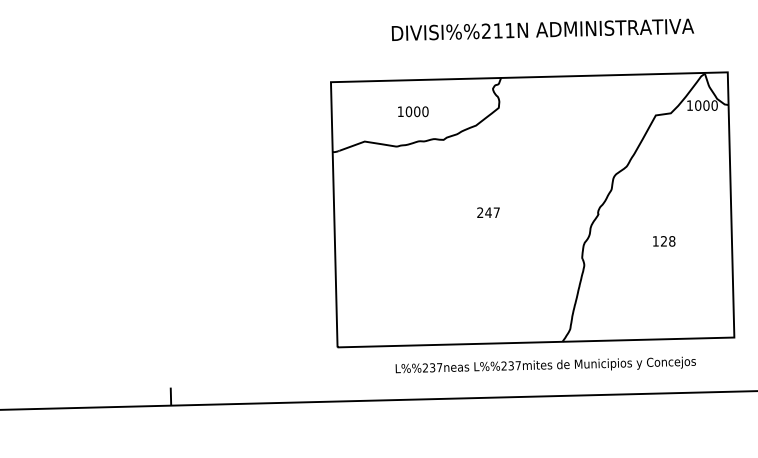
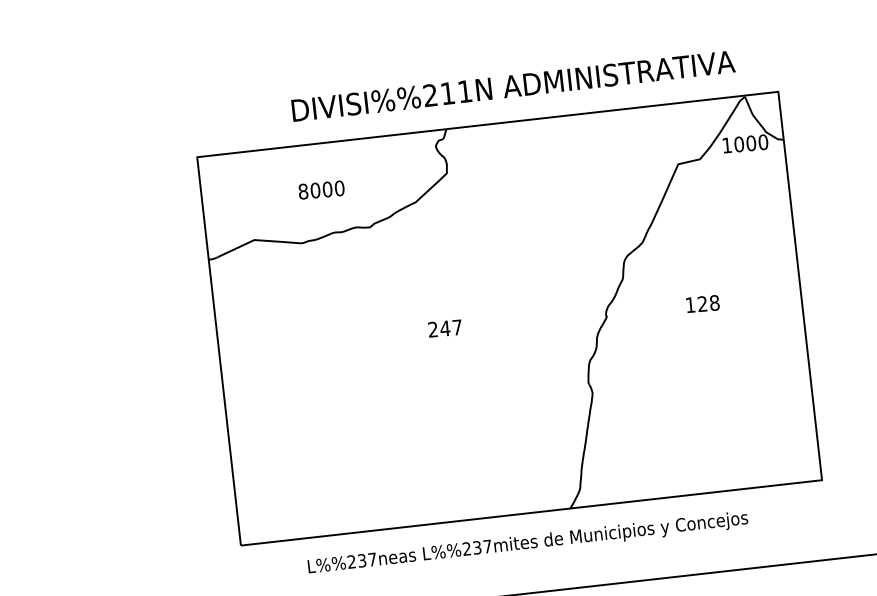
text: (542, 29) -> (512, 85), moved
text: (400, 111) -> (303, 191), 1000 -> 8000
text: (664, 241) -> (703, 304), moved
text: (545, 364) -> (527, 541), moved

